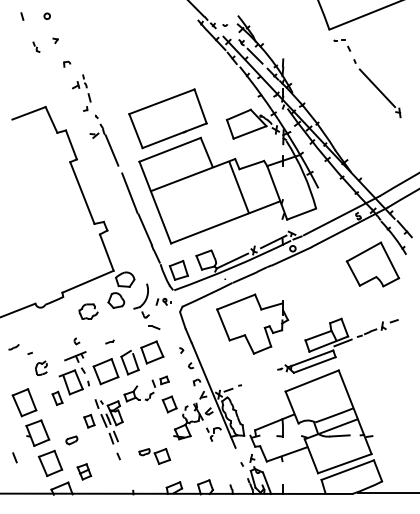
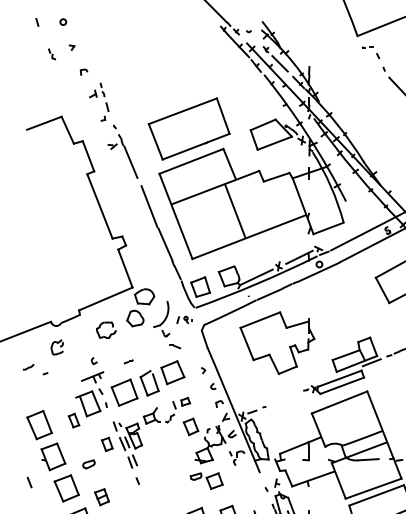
line: (238, 187) -> (234, 211), moved
part: (41, 367) -> (57, 346), moved
part: (154, 455) -> (206, 480), moved

